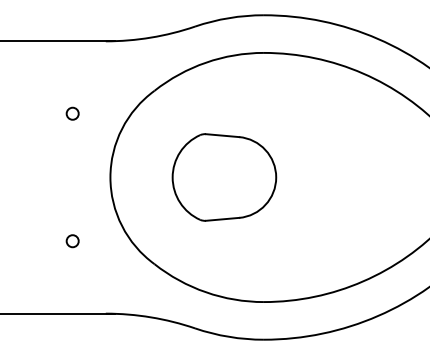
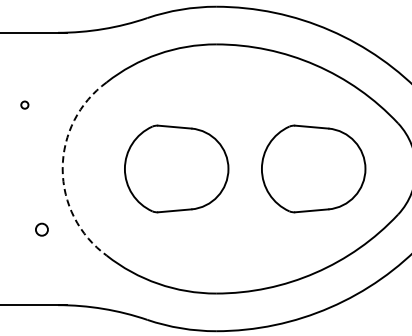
circle: (72, 113) -> (24, 104), size x0.6
arc: (110, 177) -> (62, 168), solid -> dashed
part: (361, 177) -> (313, 168), added
circle: (72, 241) -> (41, 229), moved

